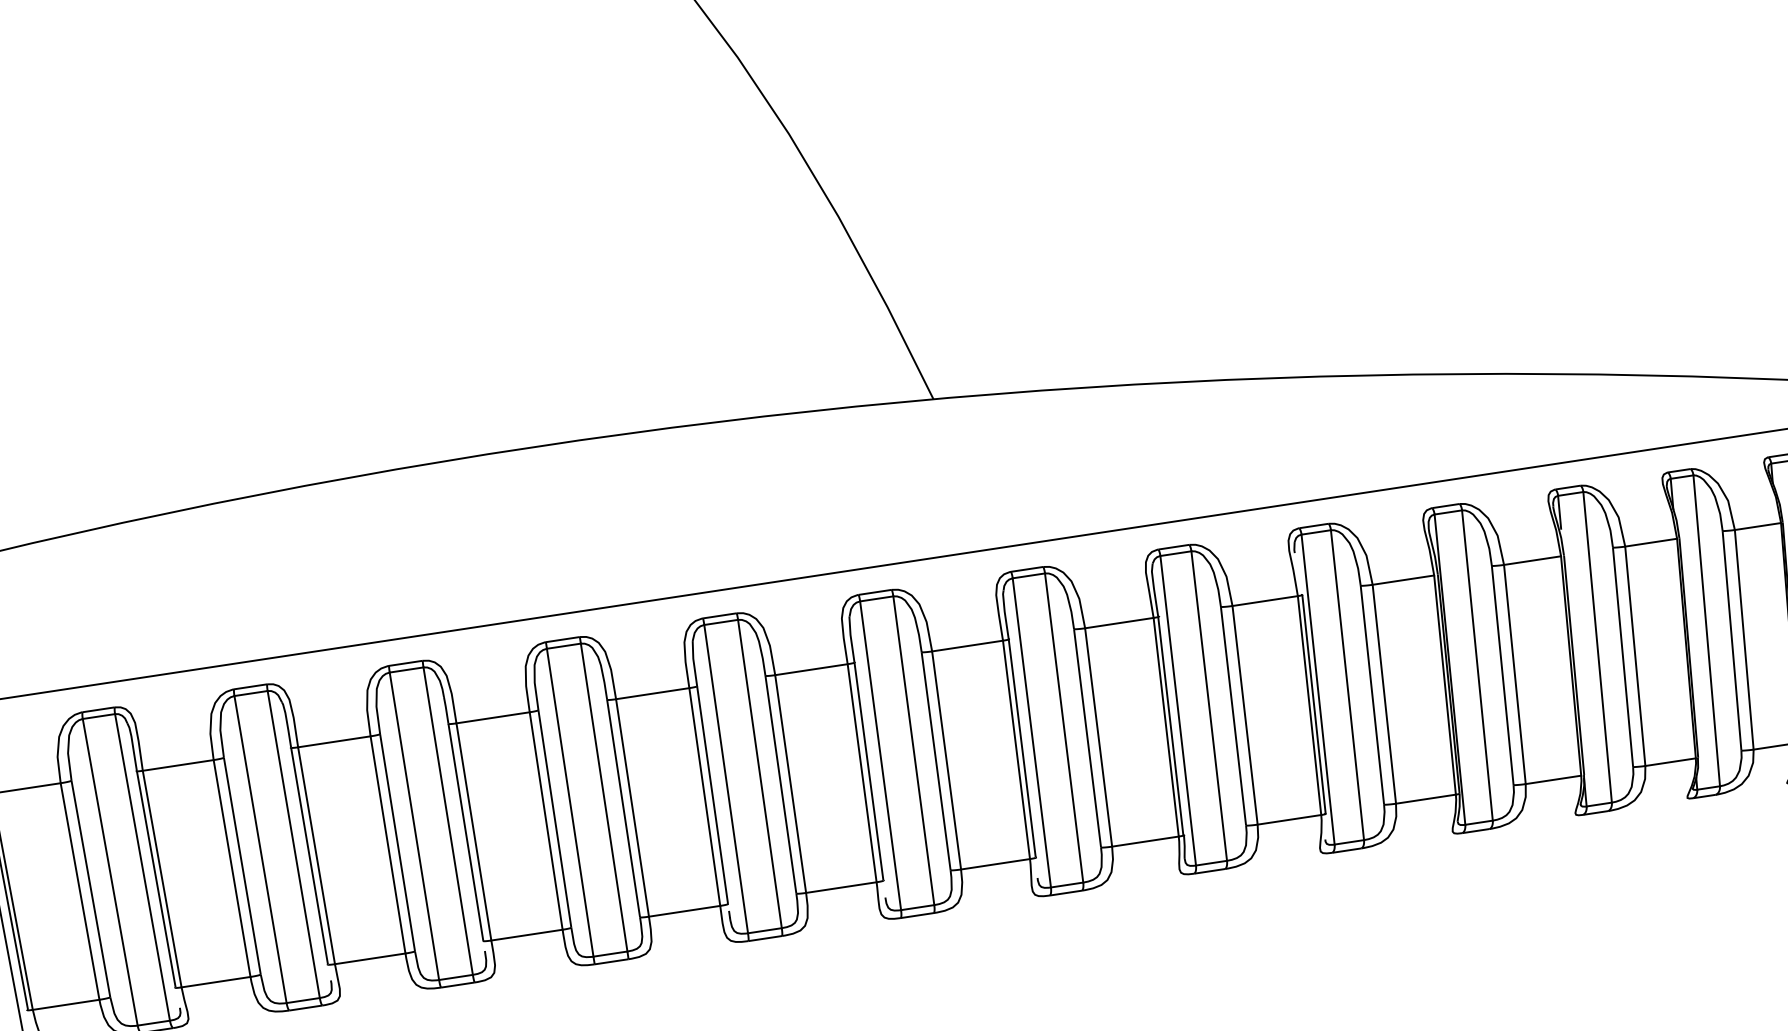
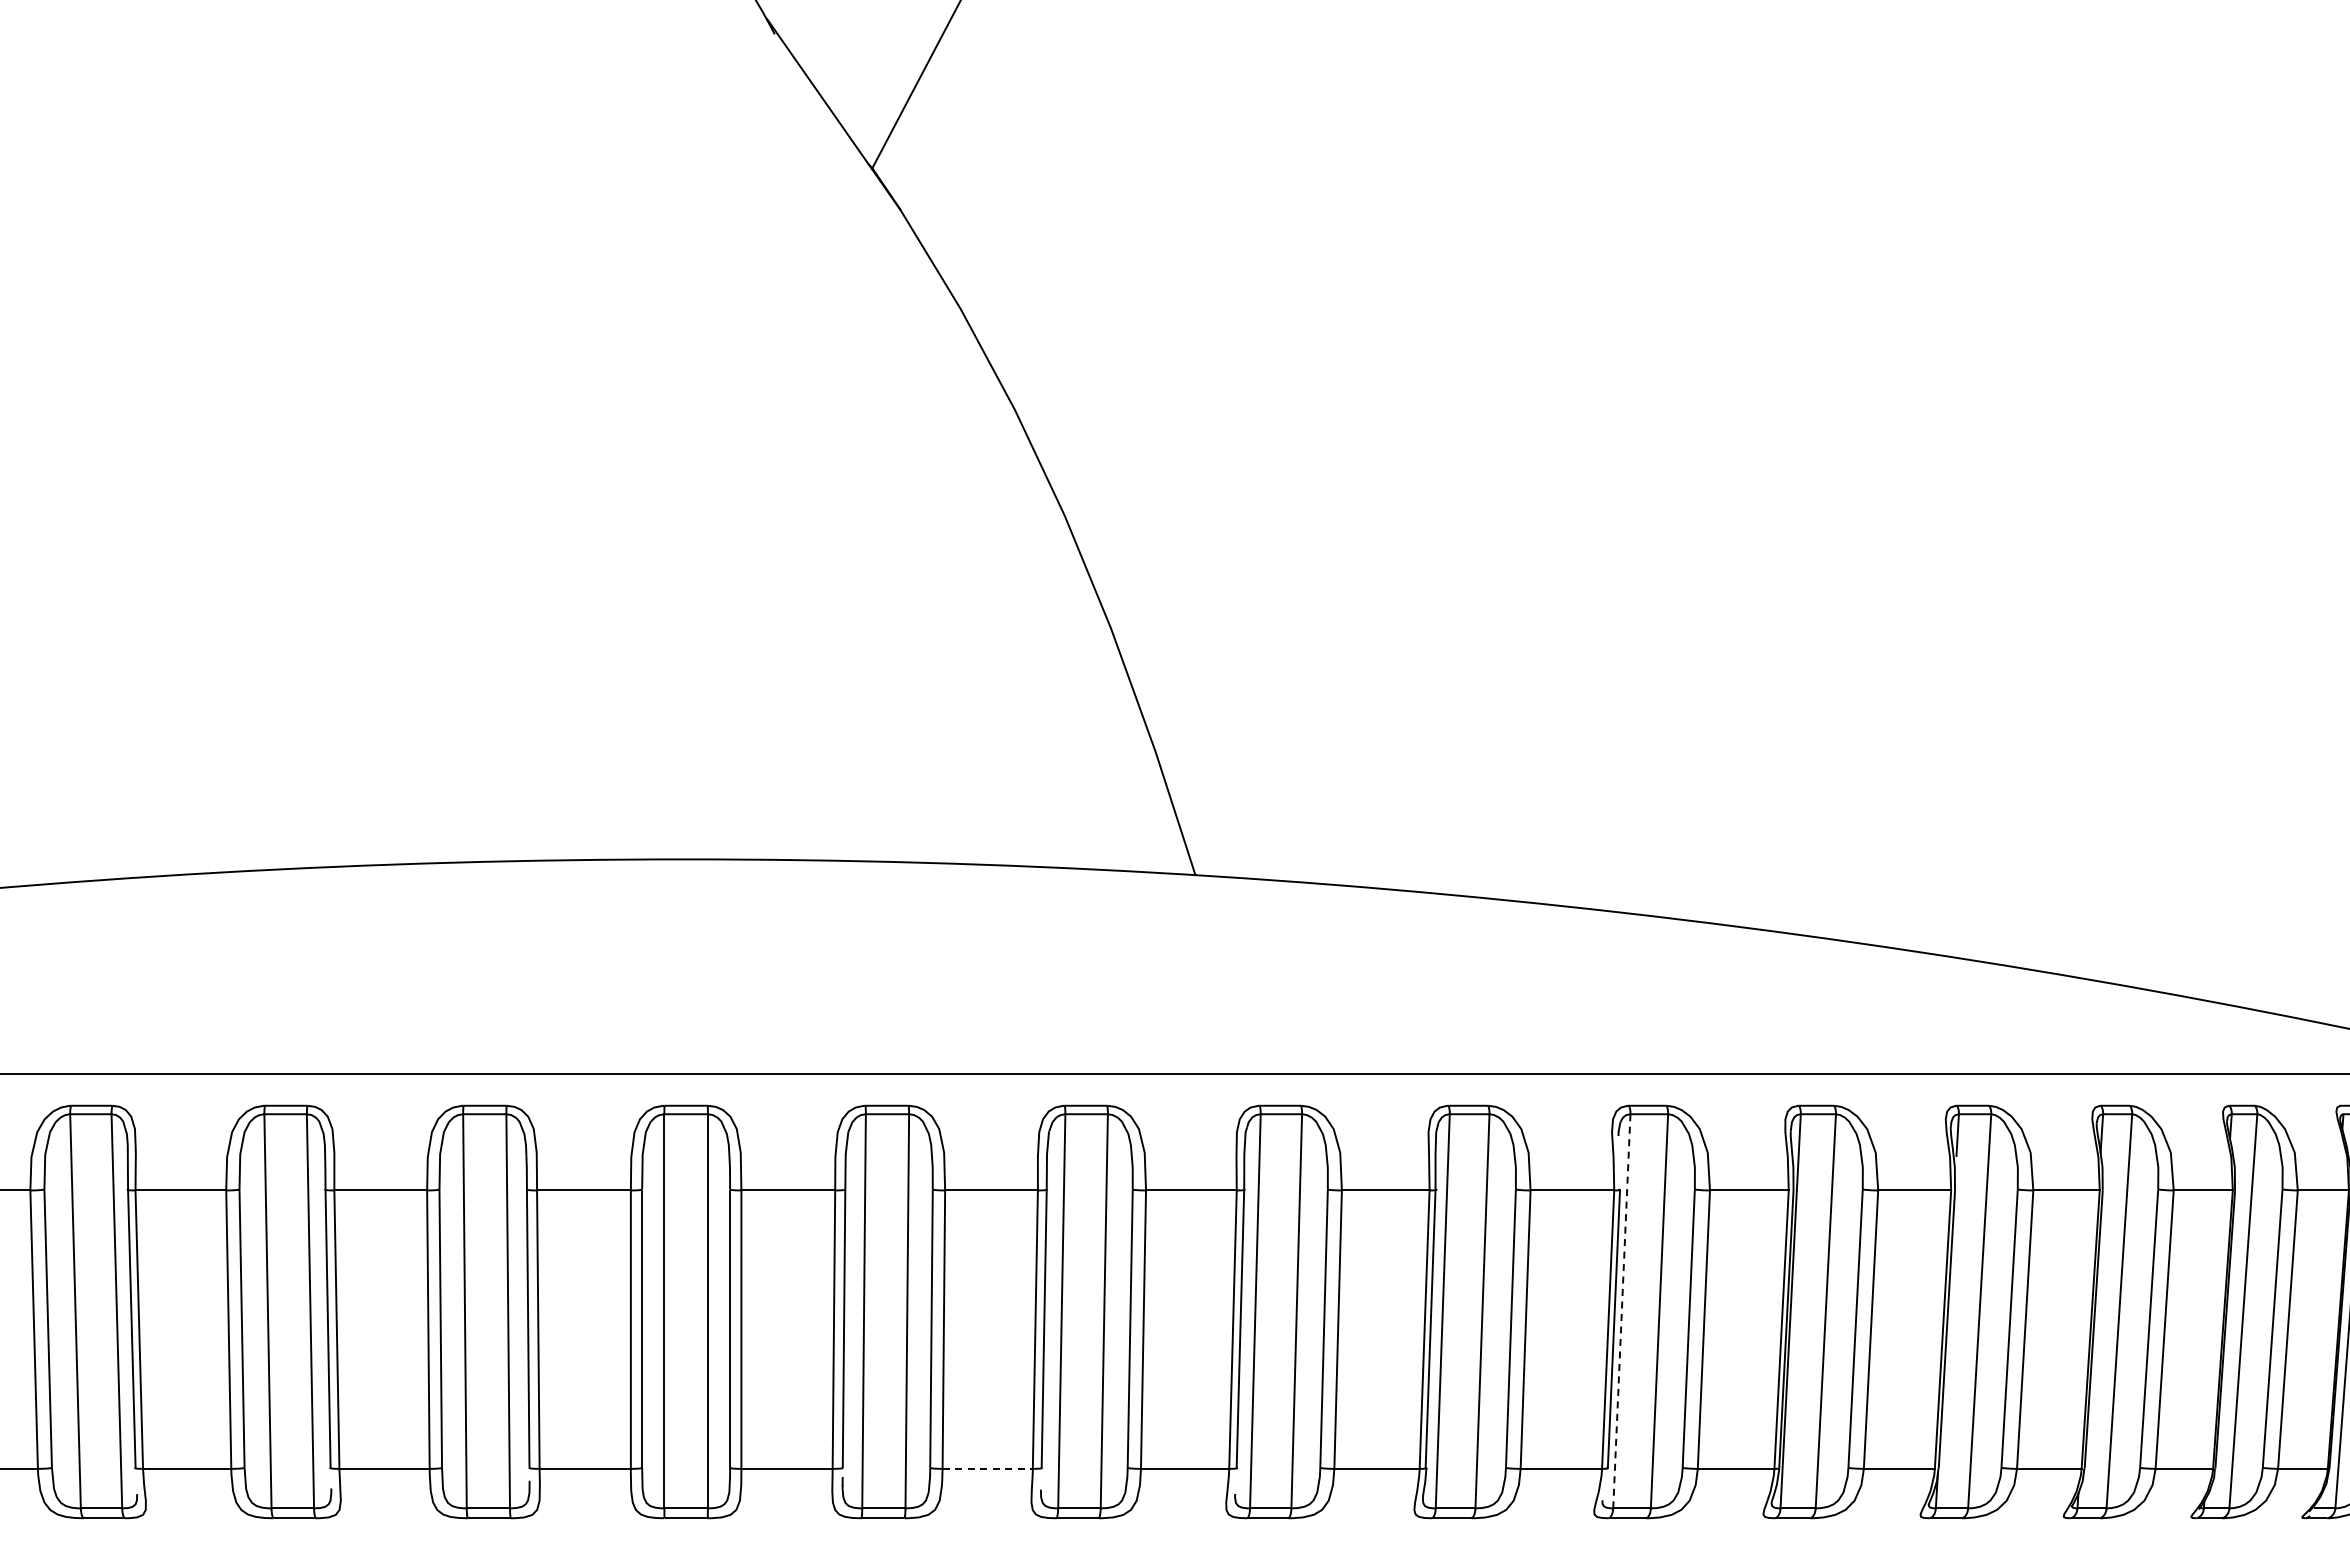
line: (1317, 689) -> (1621, 1311), solid -> dashed
line: (841, 887) -> (988, 1468), solid -> dashed

